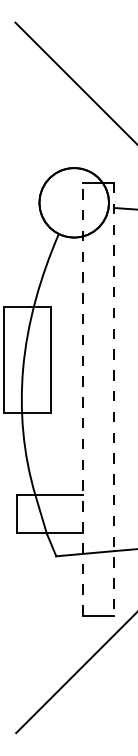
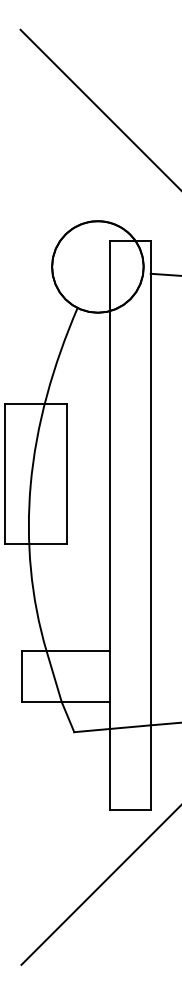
line: (83, 399) -> (109, 525), dashed -> solid
line: (114, 399) -> (150, 525), dashed -> solid

